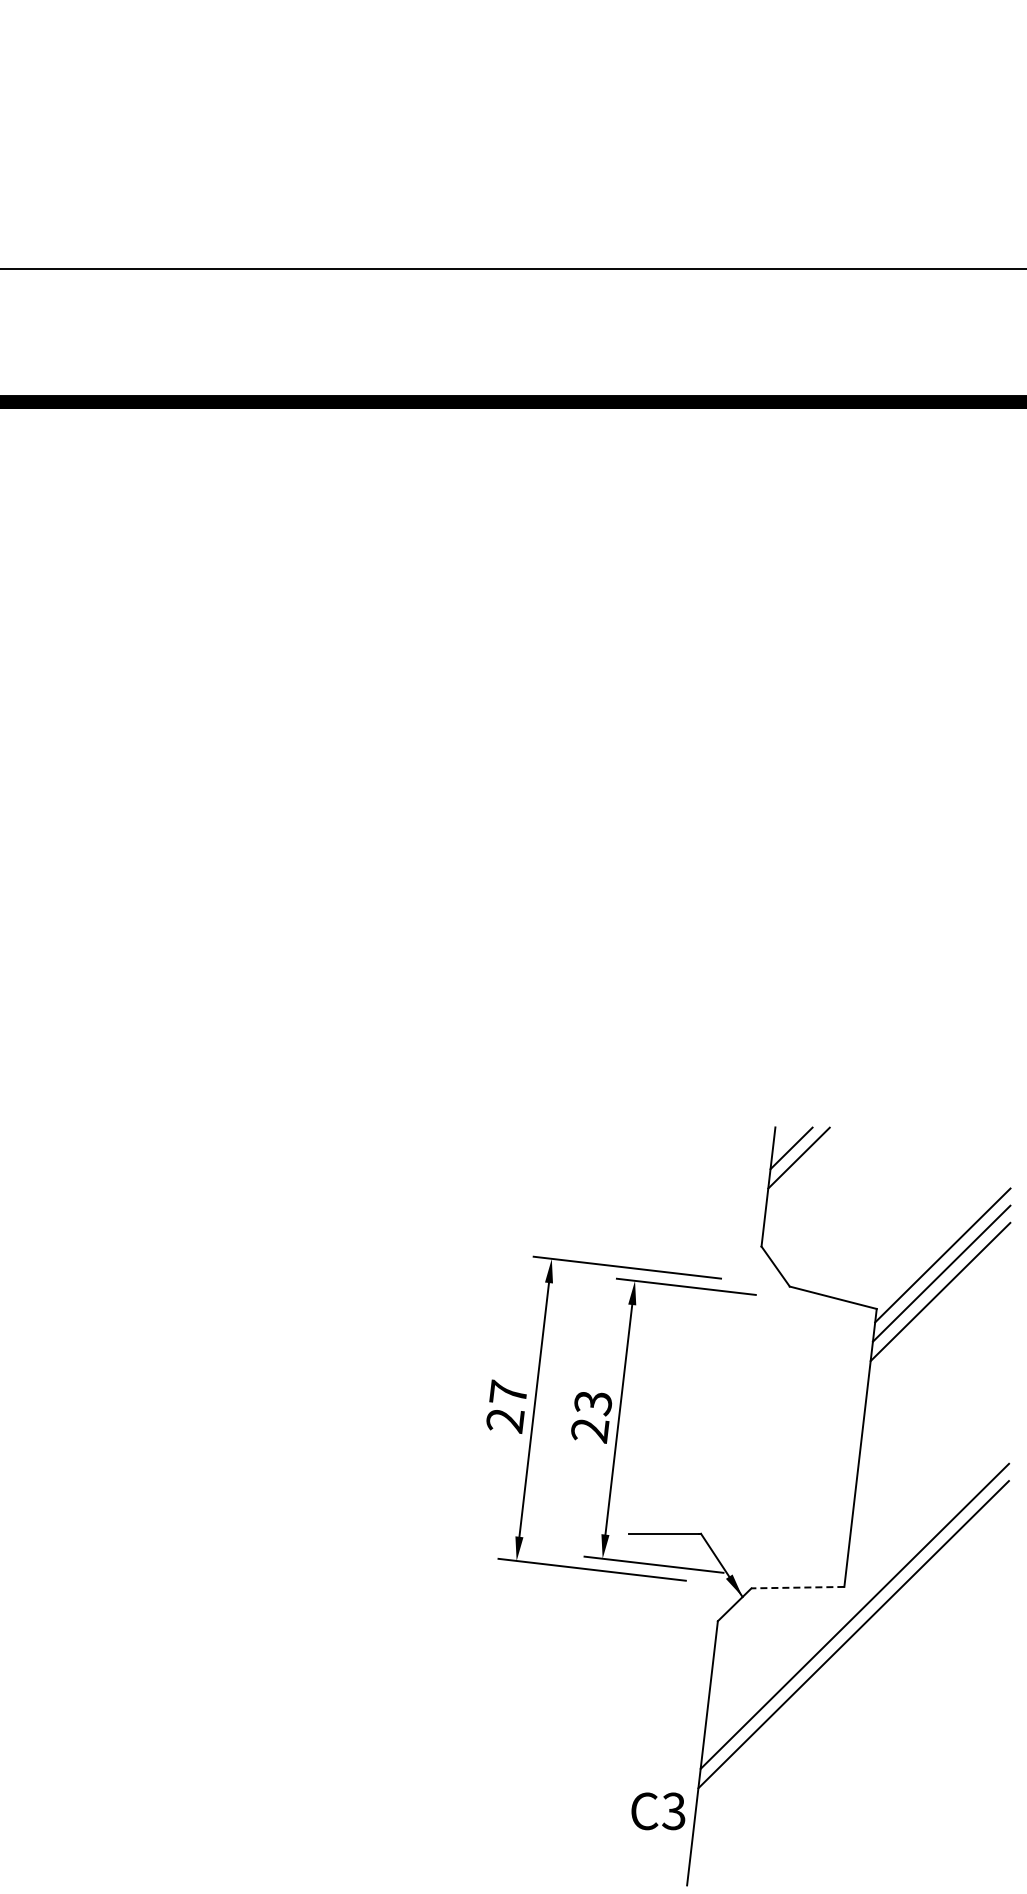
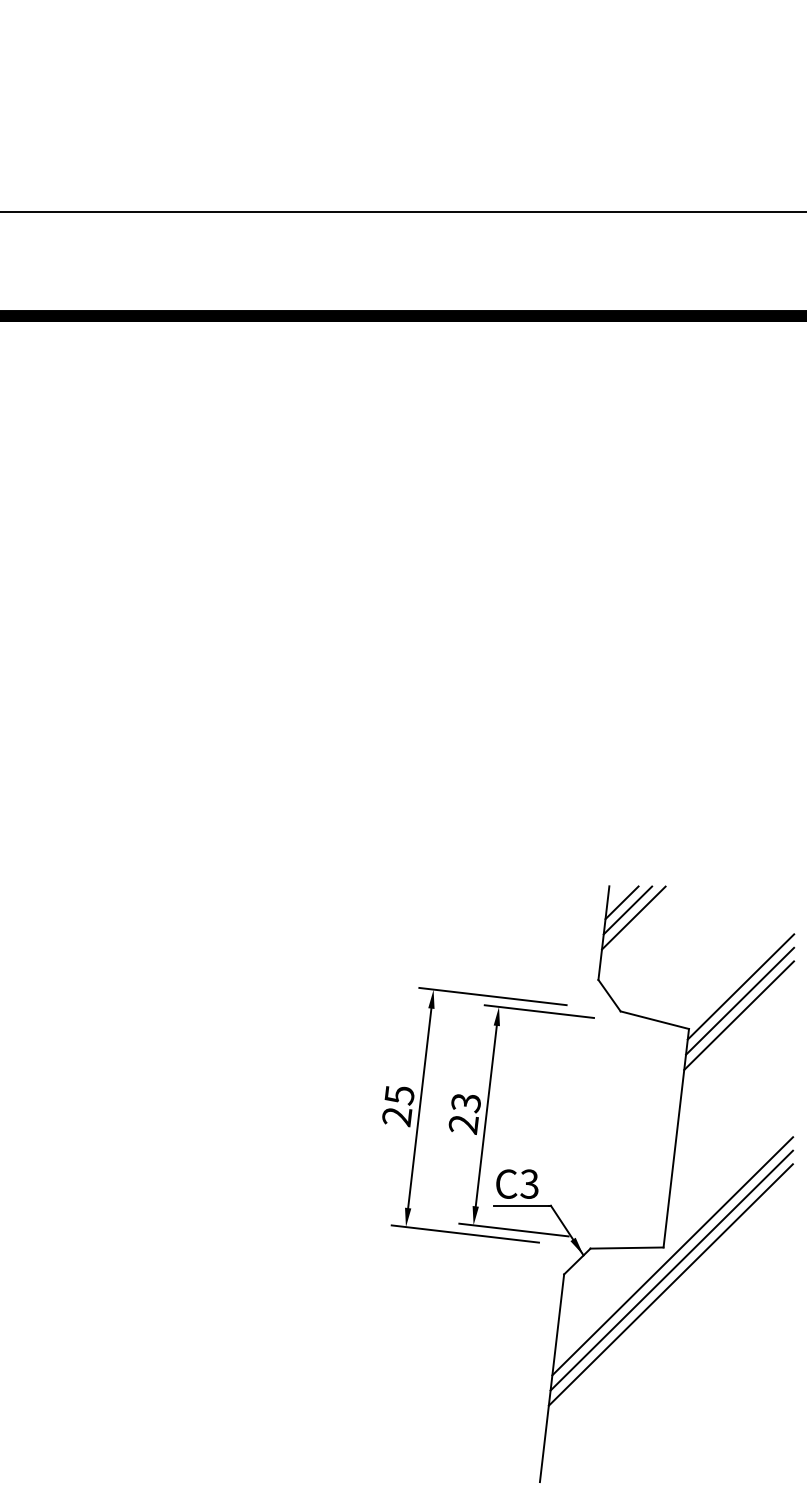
line: (806, 1167) -> (633, 917), added
text: (508, 1392) -> (399, 1094), 27 -> 25
line: (797, 1587) -> (626, 1247), dashed -> solid
line: (855, 1597) -> (672, 1255), added
text: (658, 1811) -> (517, 1184), moved

